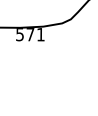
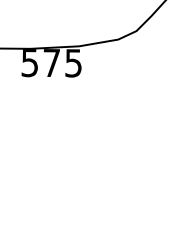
text: (40, 34) -> (72, 62), 571 -> 575

